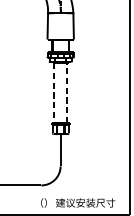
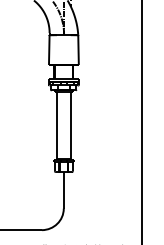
line: (54, 93) -> (56, 125), dashed -> solid
line: (67, 93) -> (71, 125), dashed -> solid

